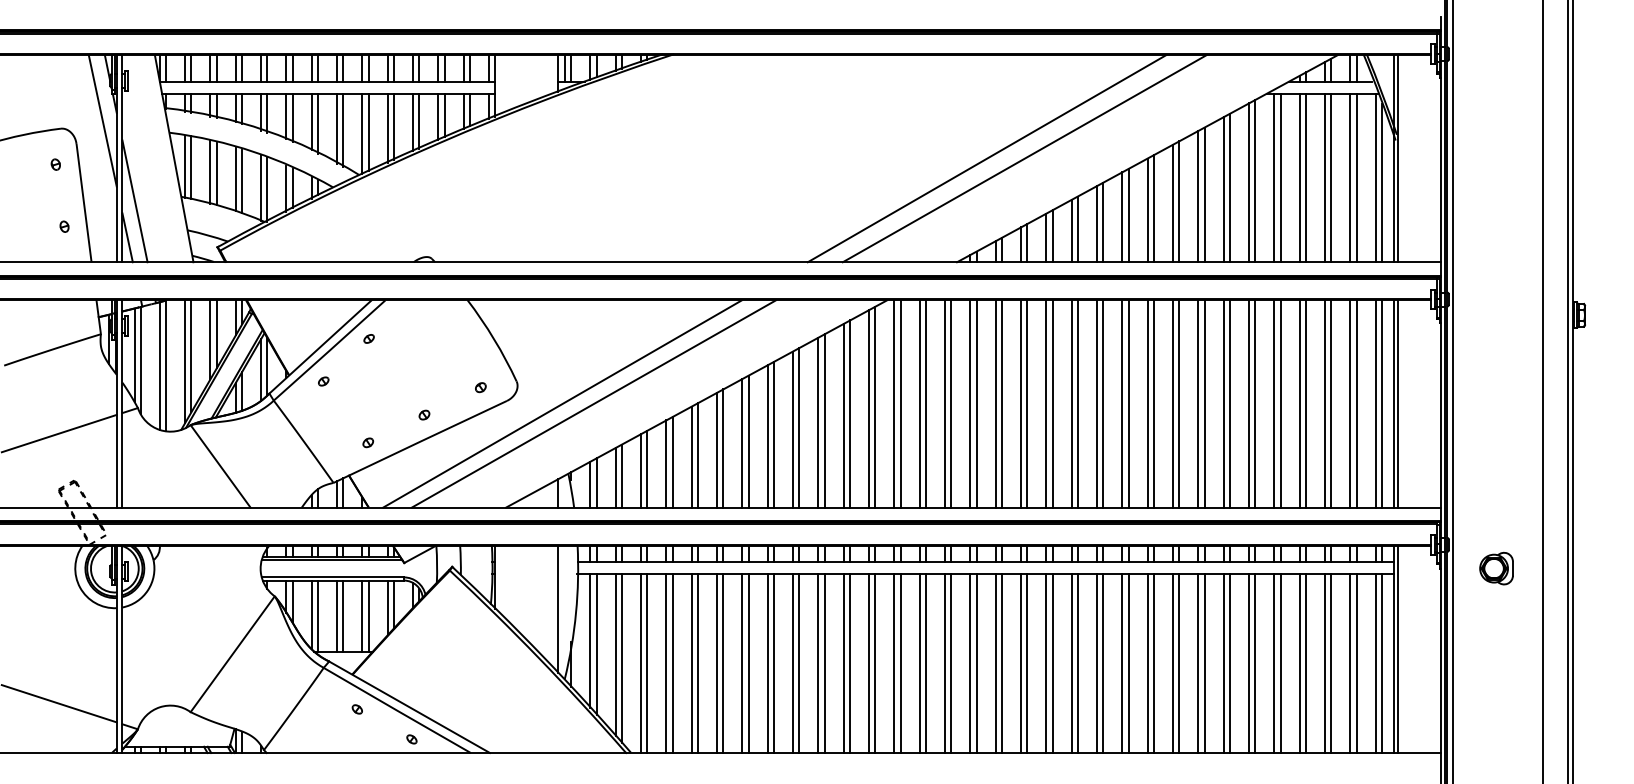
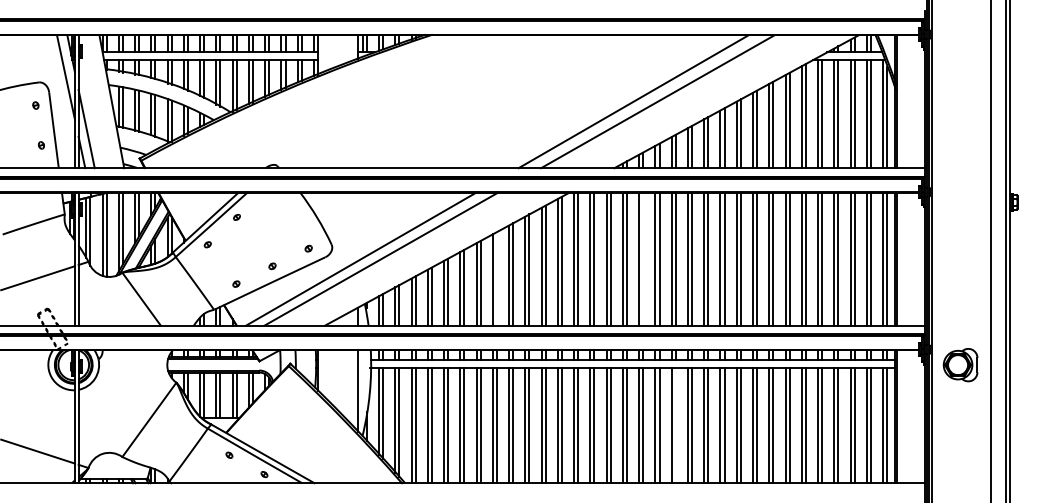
line: (1002, 402) -> (643, 258), removed
line: (773, 434) -> (496, 278), removed
part: (1496, 568) -> (960, 364), size x1.6
line: (1052, 663) -> (675, 425), removed

